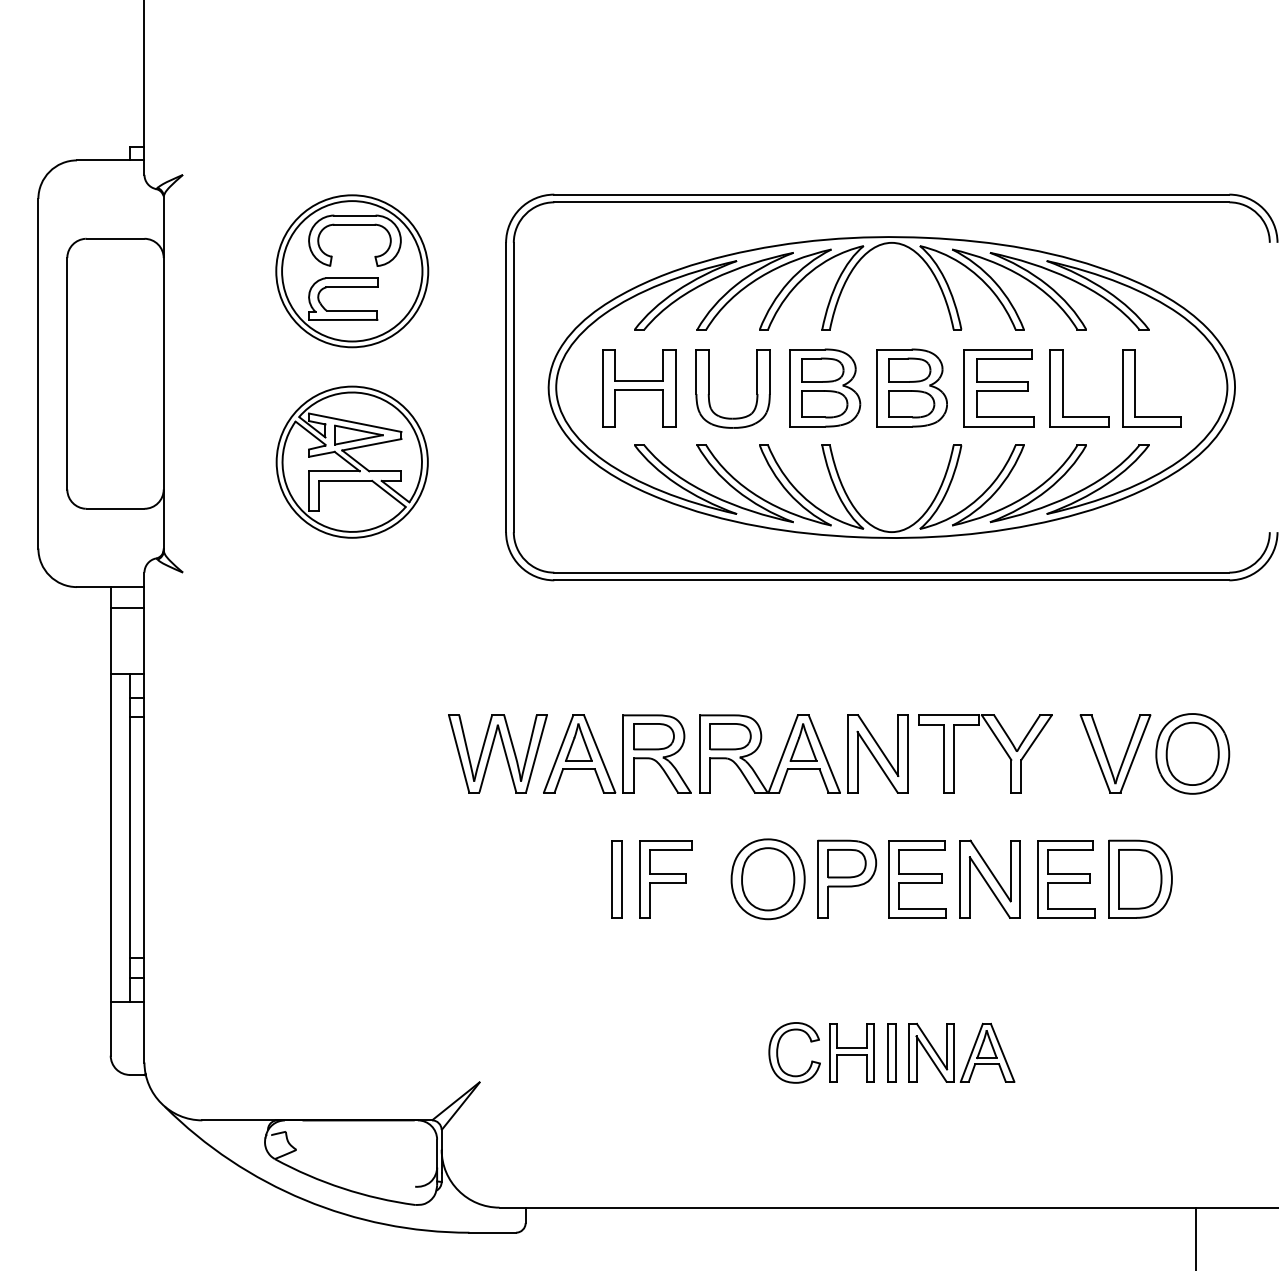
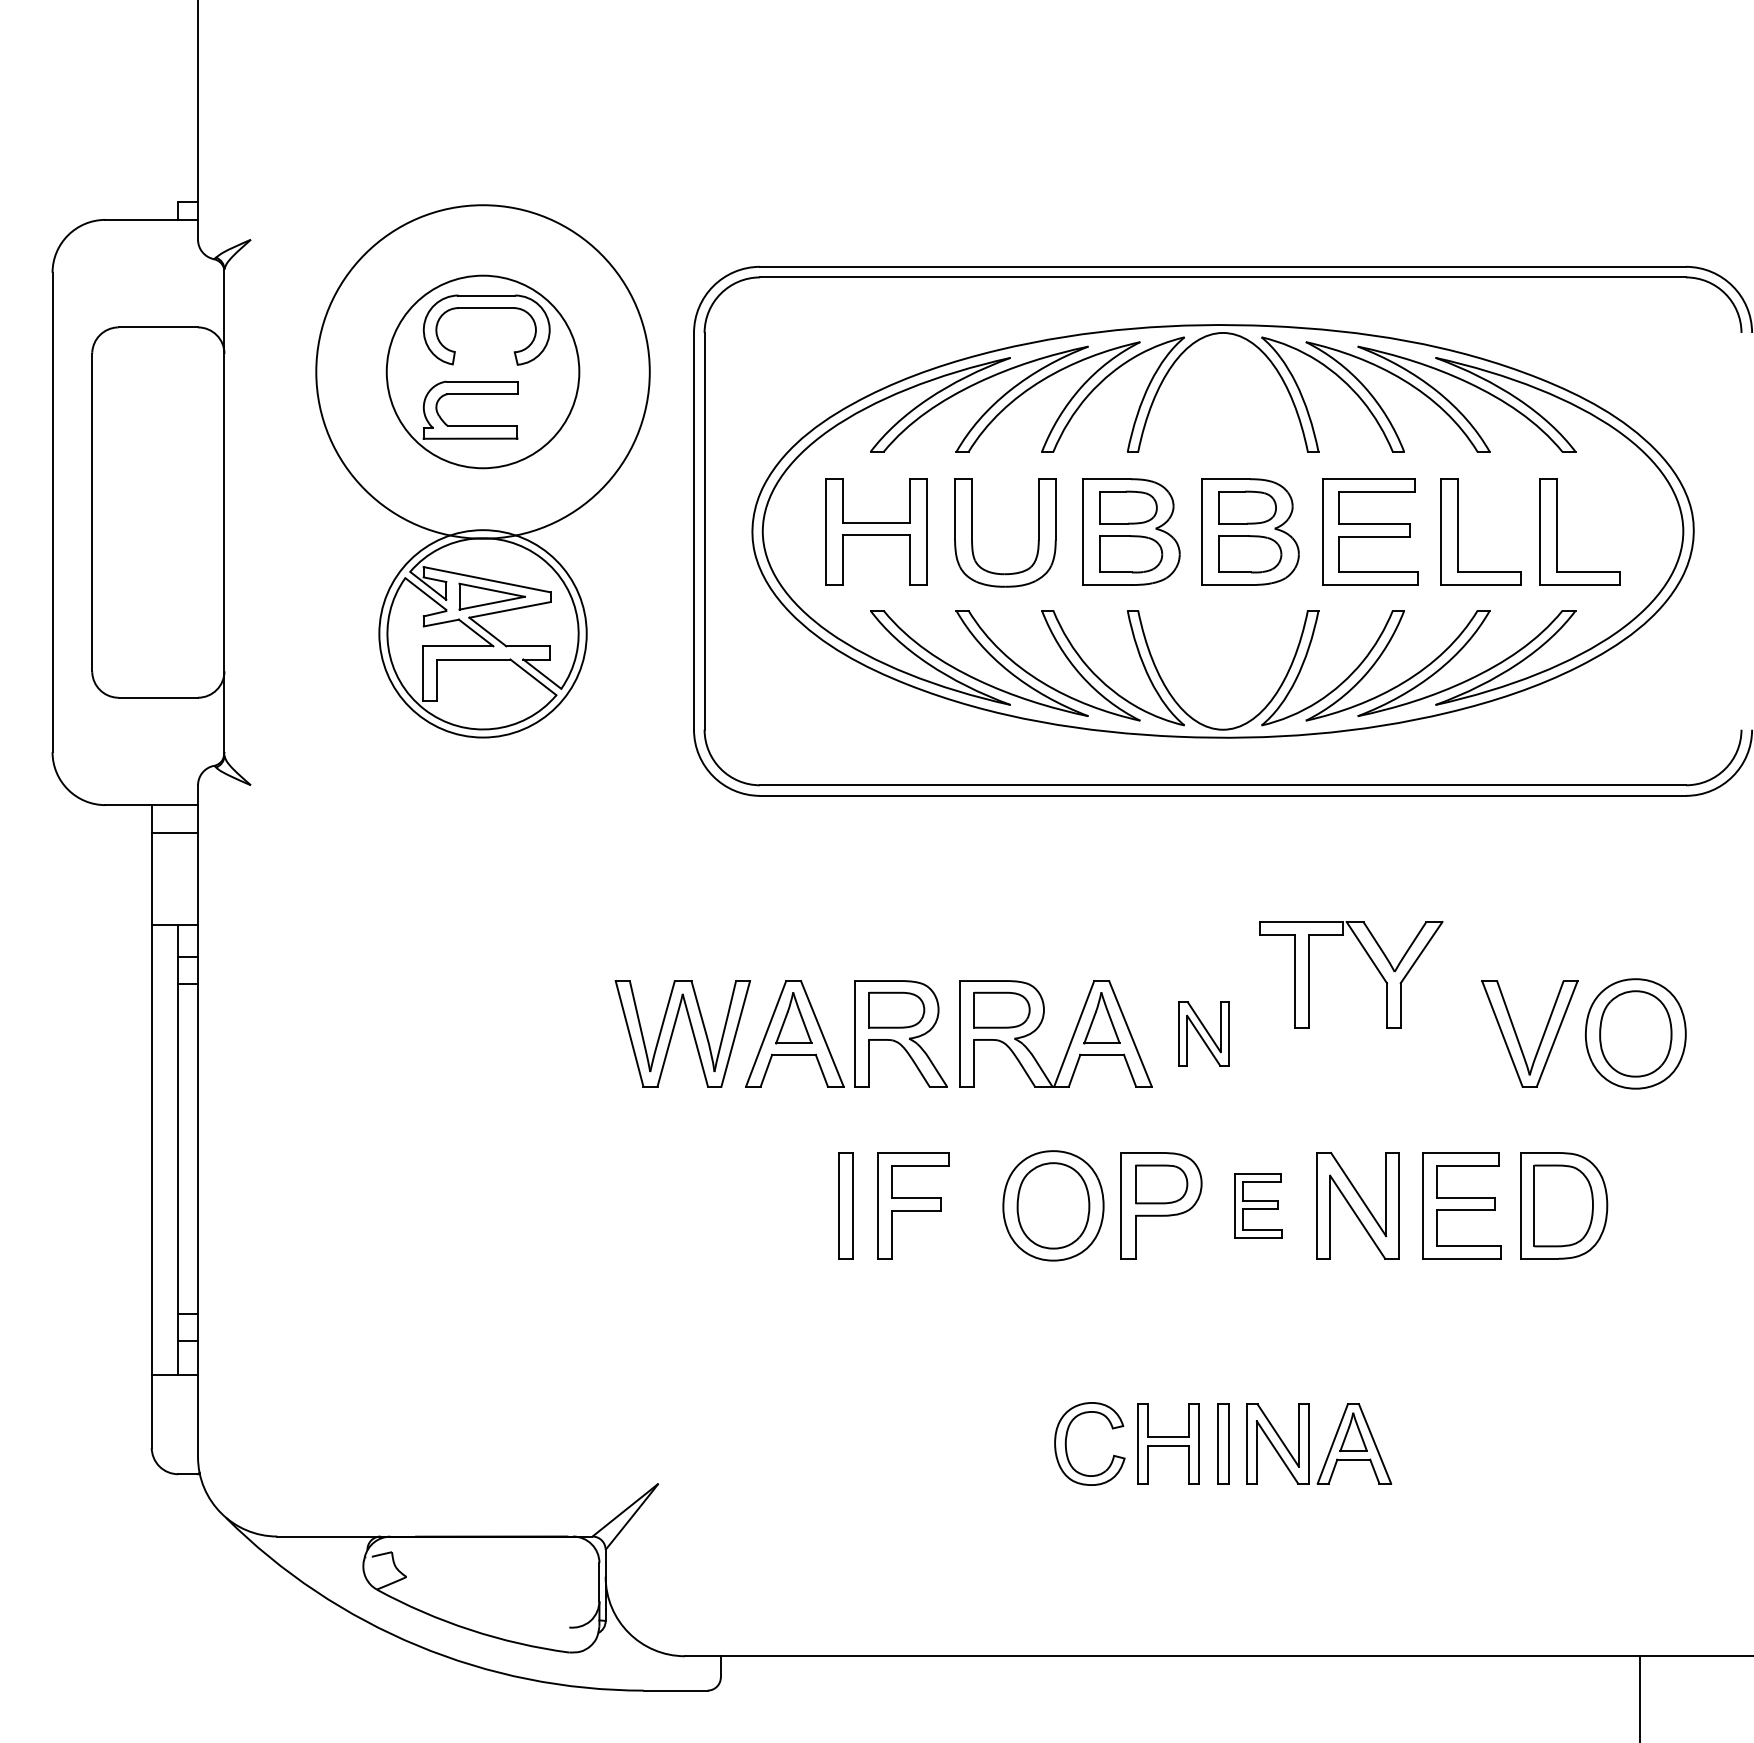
circle: (351, 270) -> (482, 371), size x1.6
part: (999, 743) -> (1370, 960), moved
part: (877, 753) -> (1203, 1033), size x0.6
part: (917, 879) -> (1258, 1205), size x0.6

